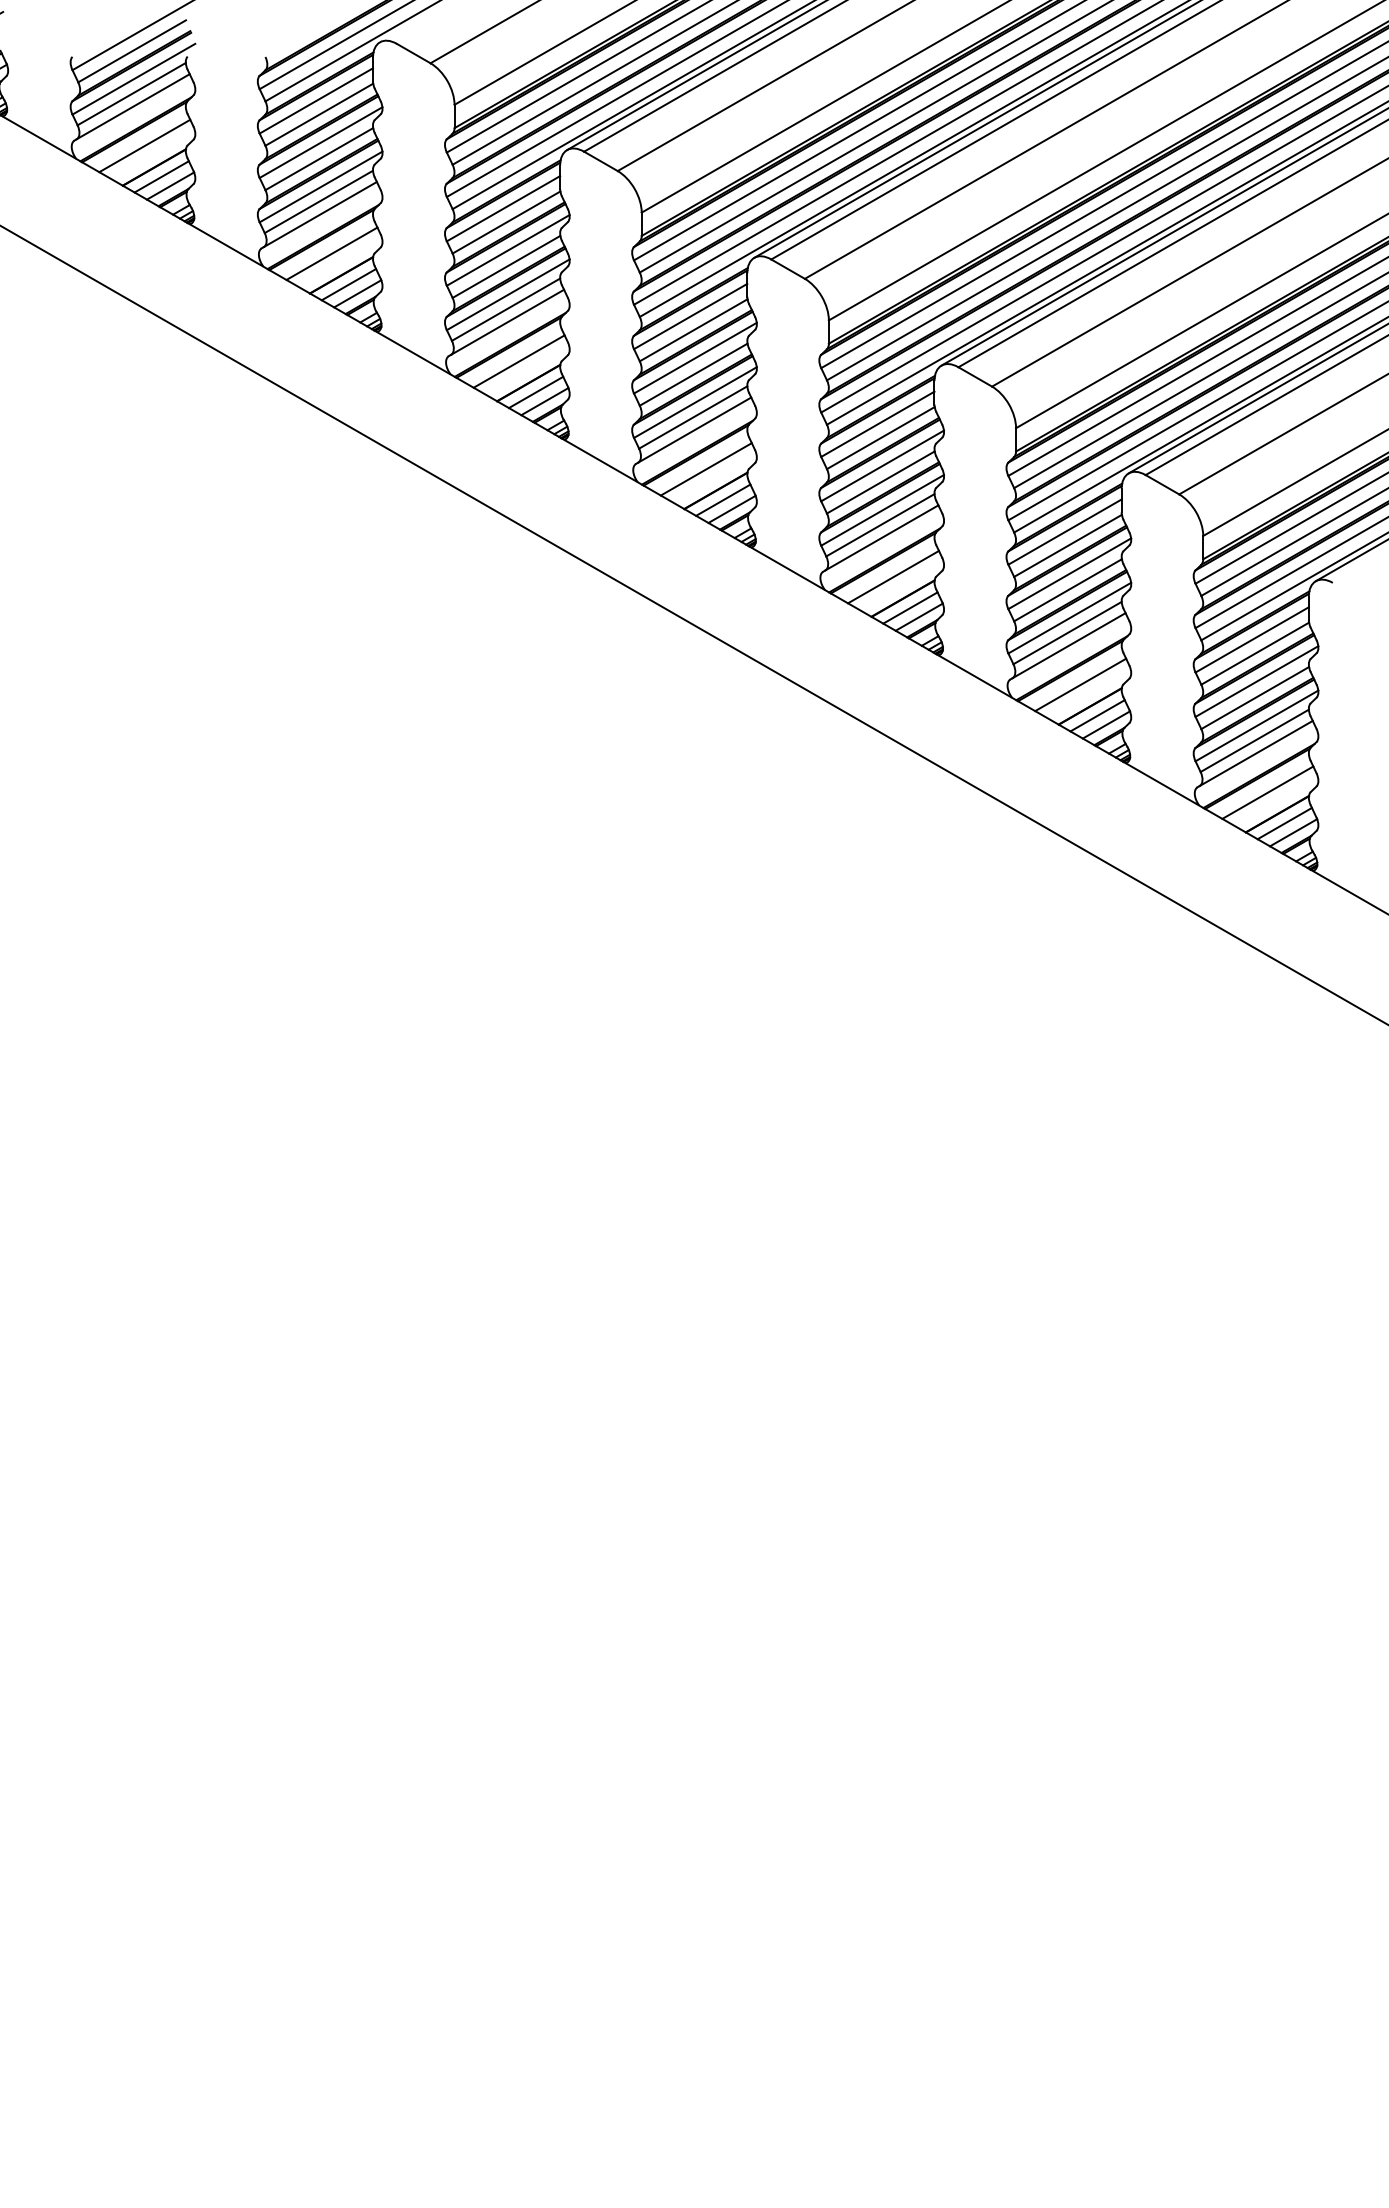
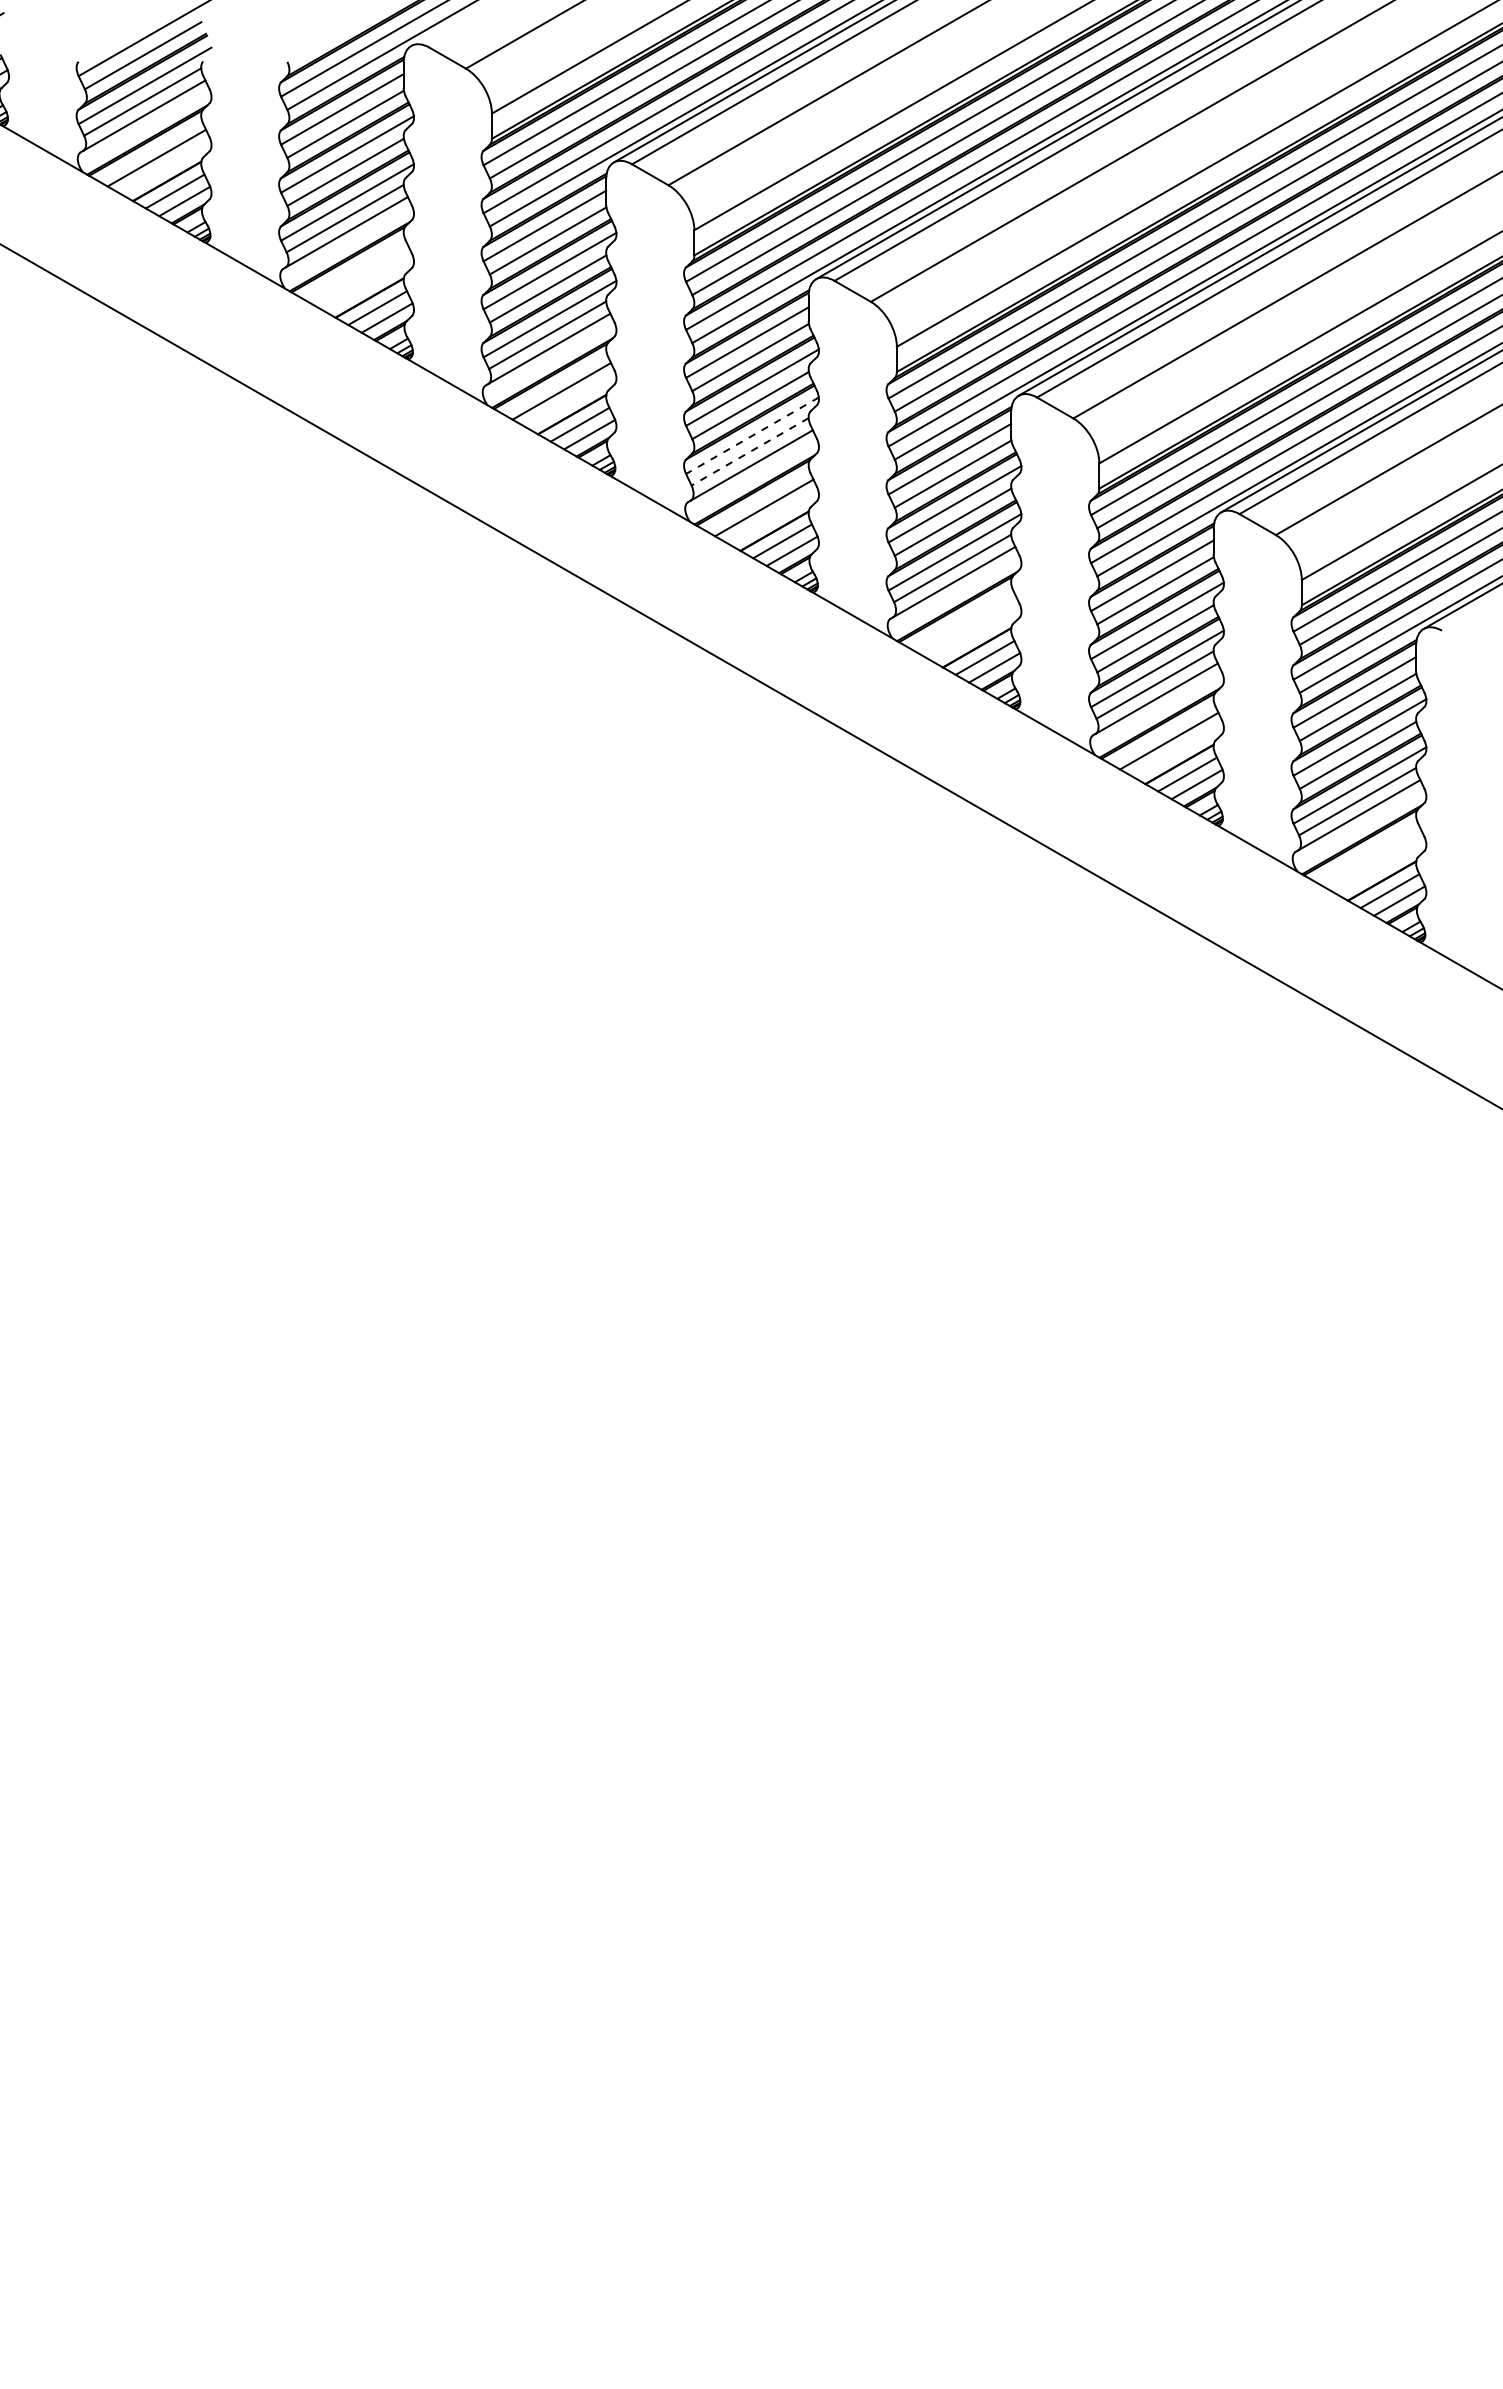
line: (332, 253) -> (359, 274), removed
line: (695, 402) -> (752, 435), solid -> dashed
line: (693, 417) -> (750, 451), solid -> dashed
line: (893, 577) -> (966, 624), removed
line: (1267, 792) -> (1371, 857), removed

